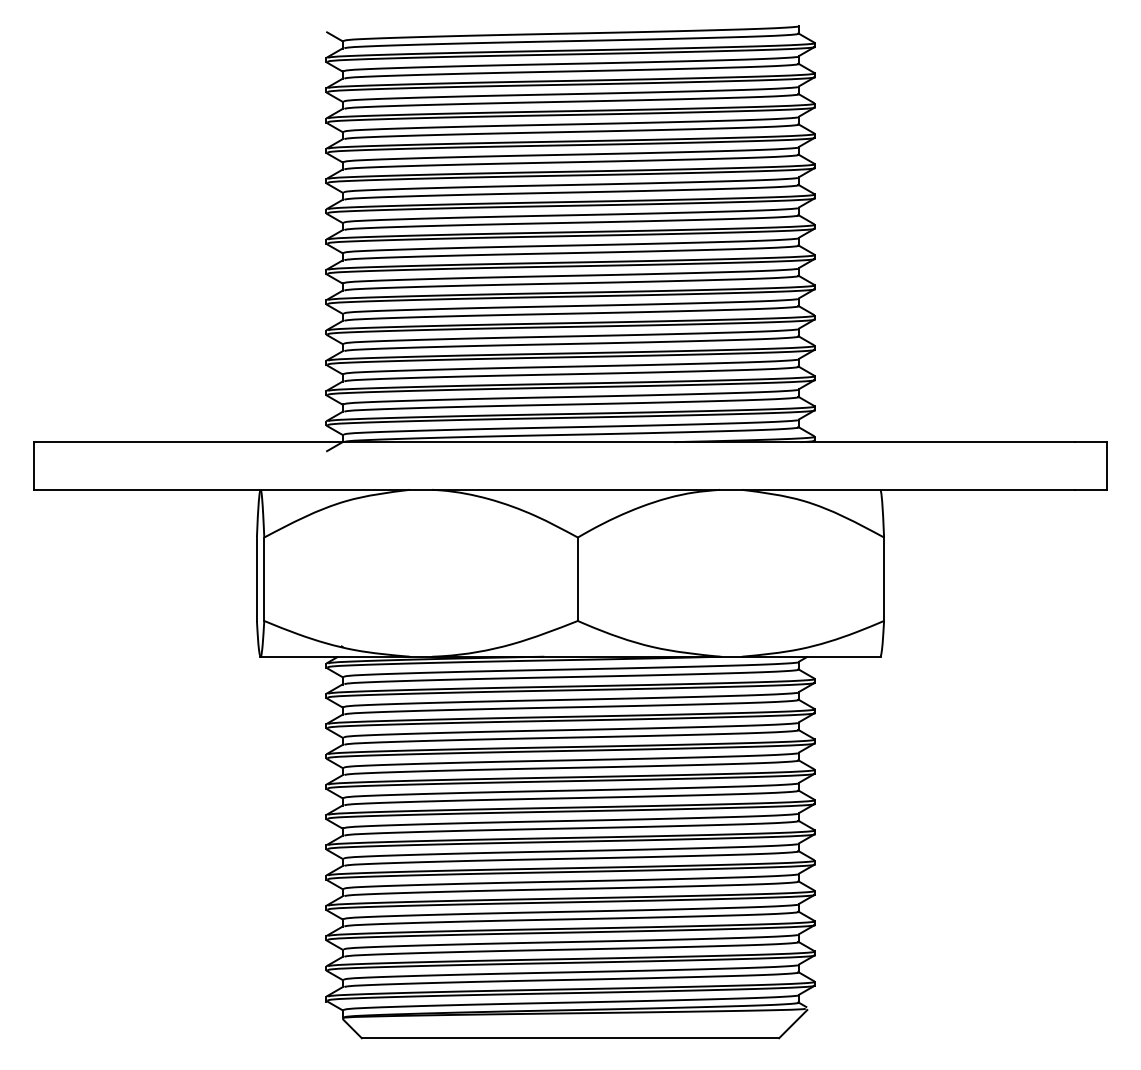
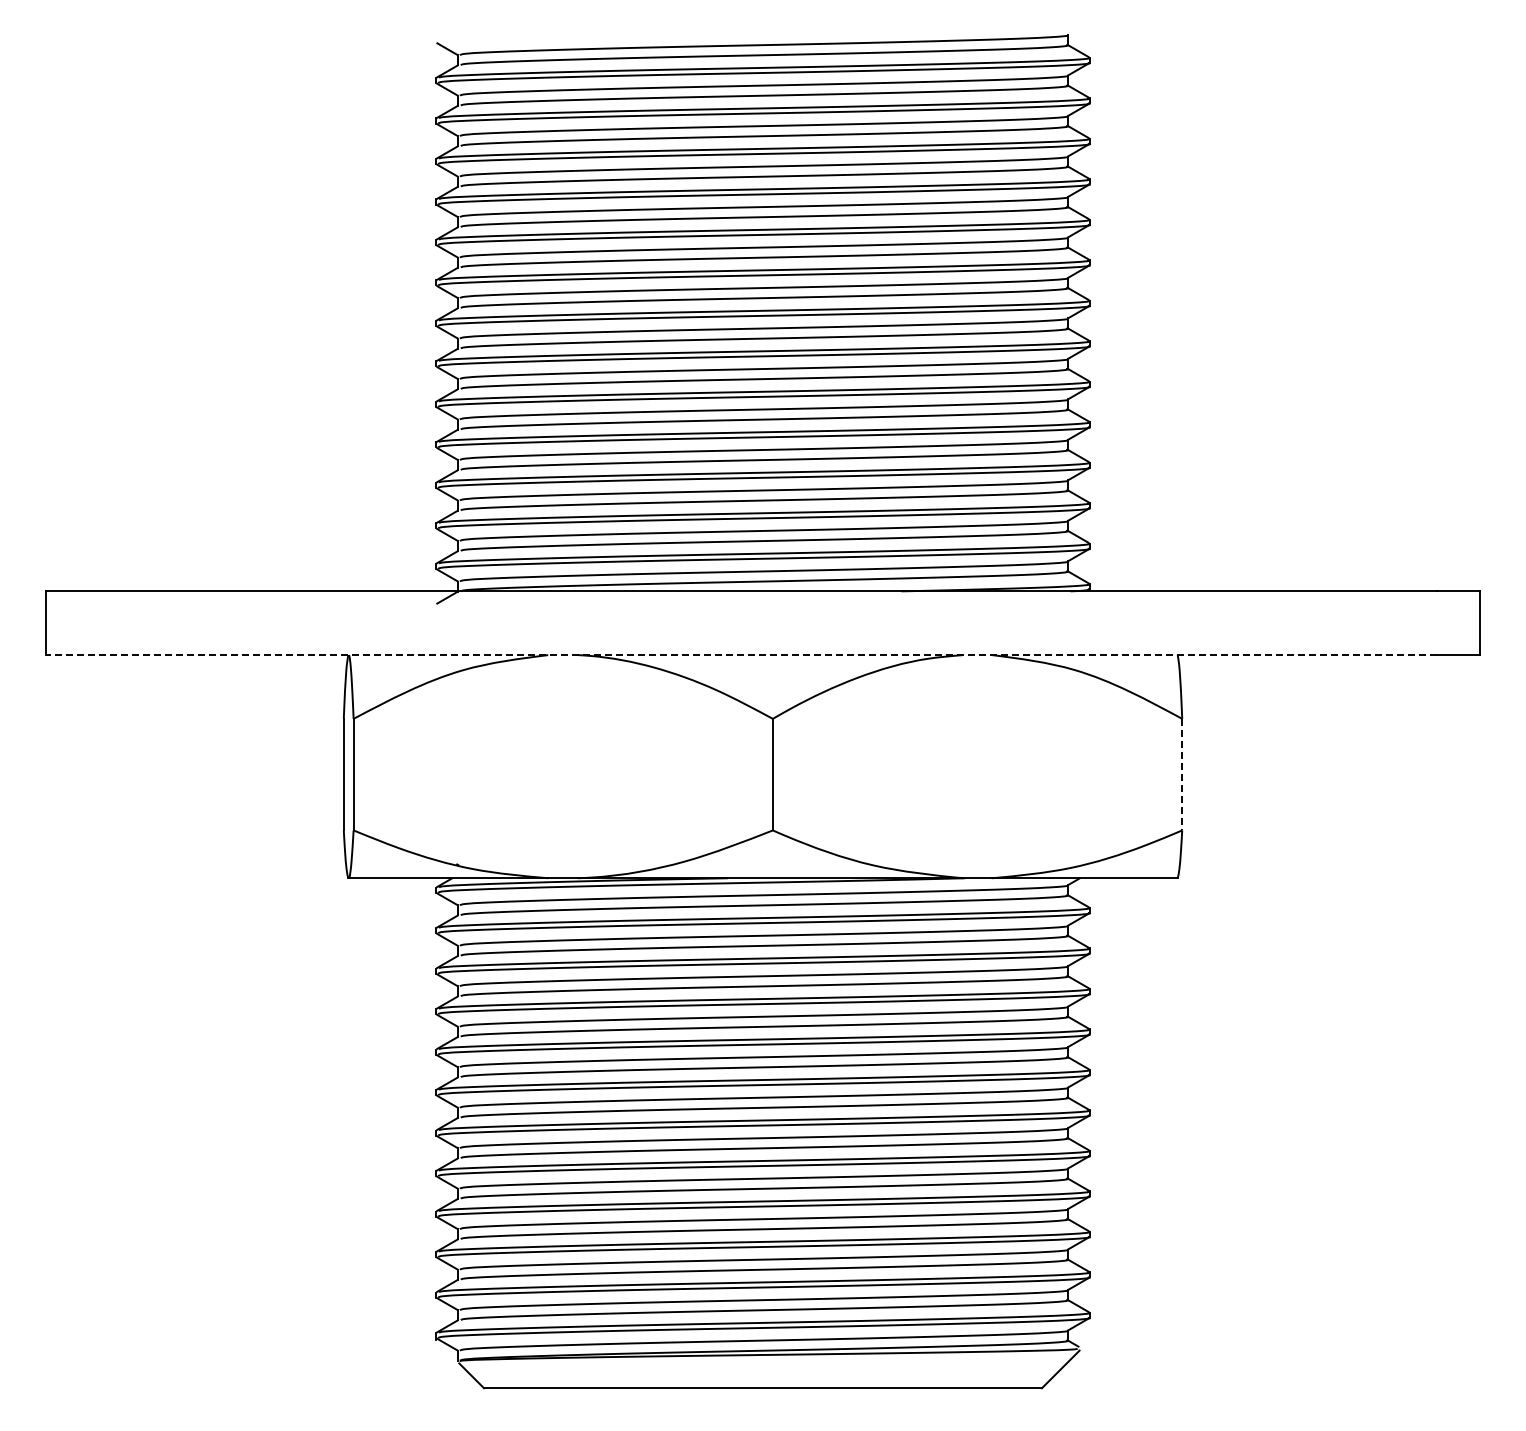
line: (554, 490) -> (741, 655), solid -> dashed
line: (884, 579) -> (1182, 774), solid -> dashed

